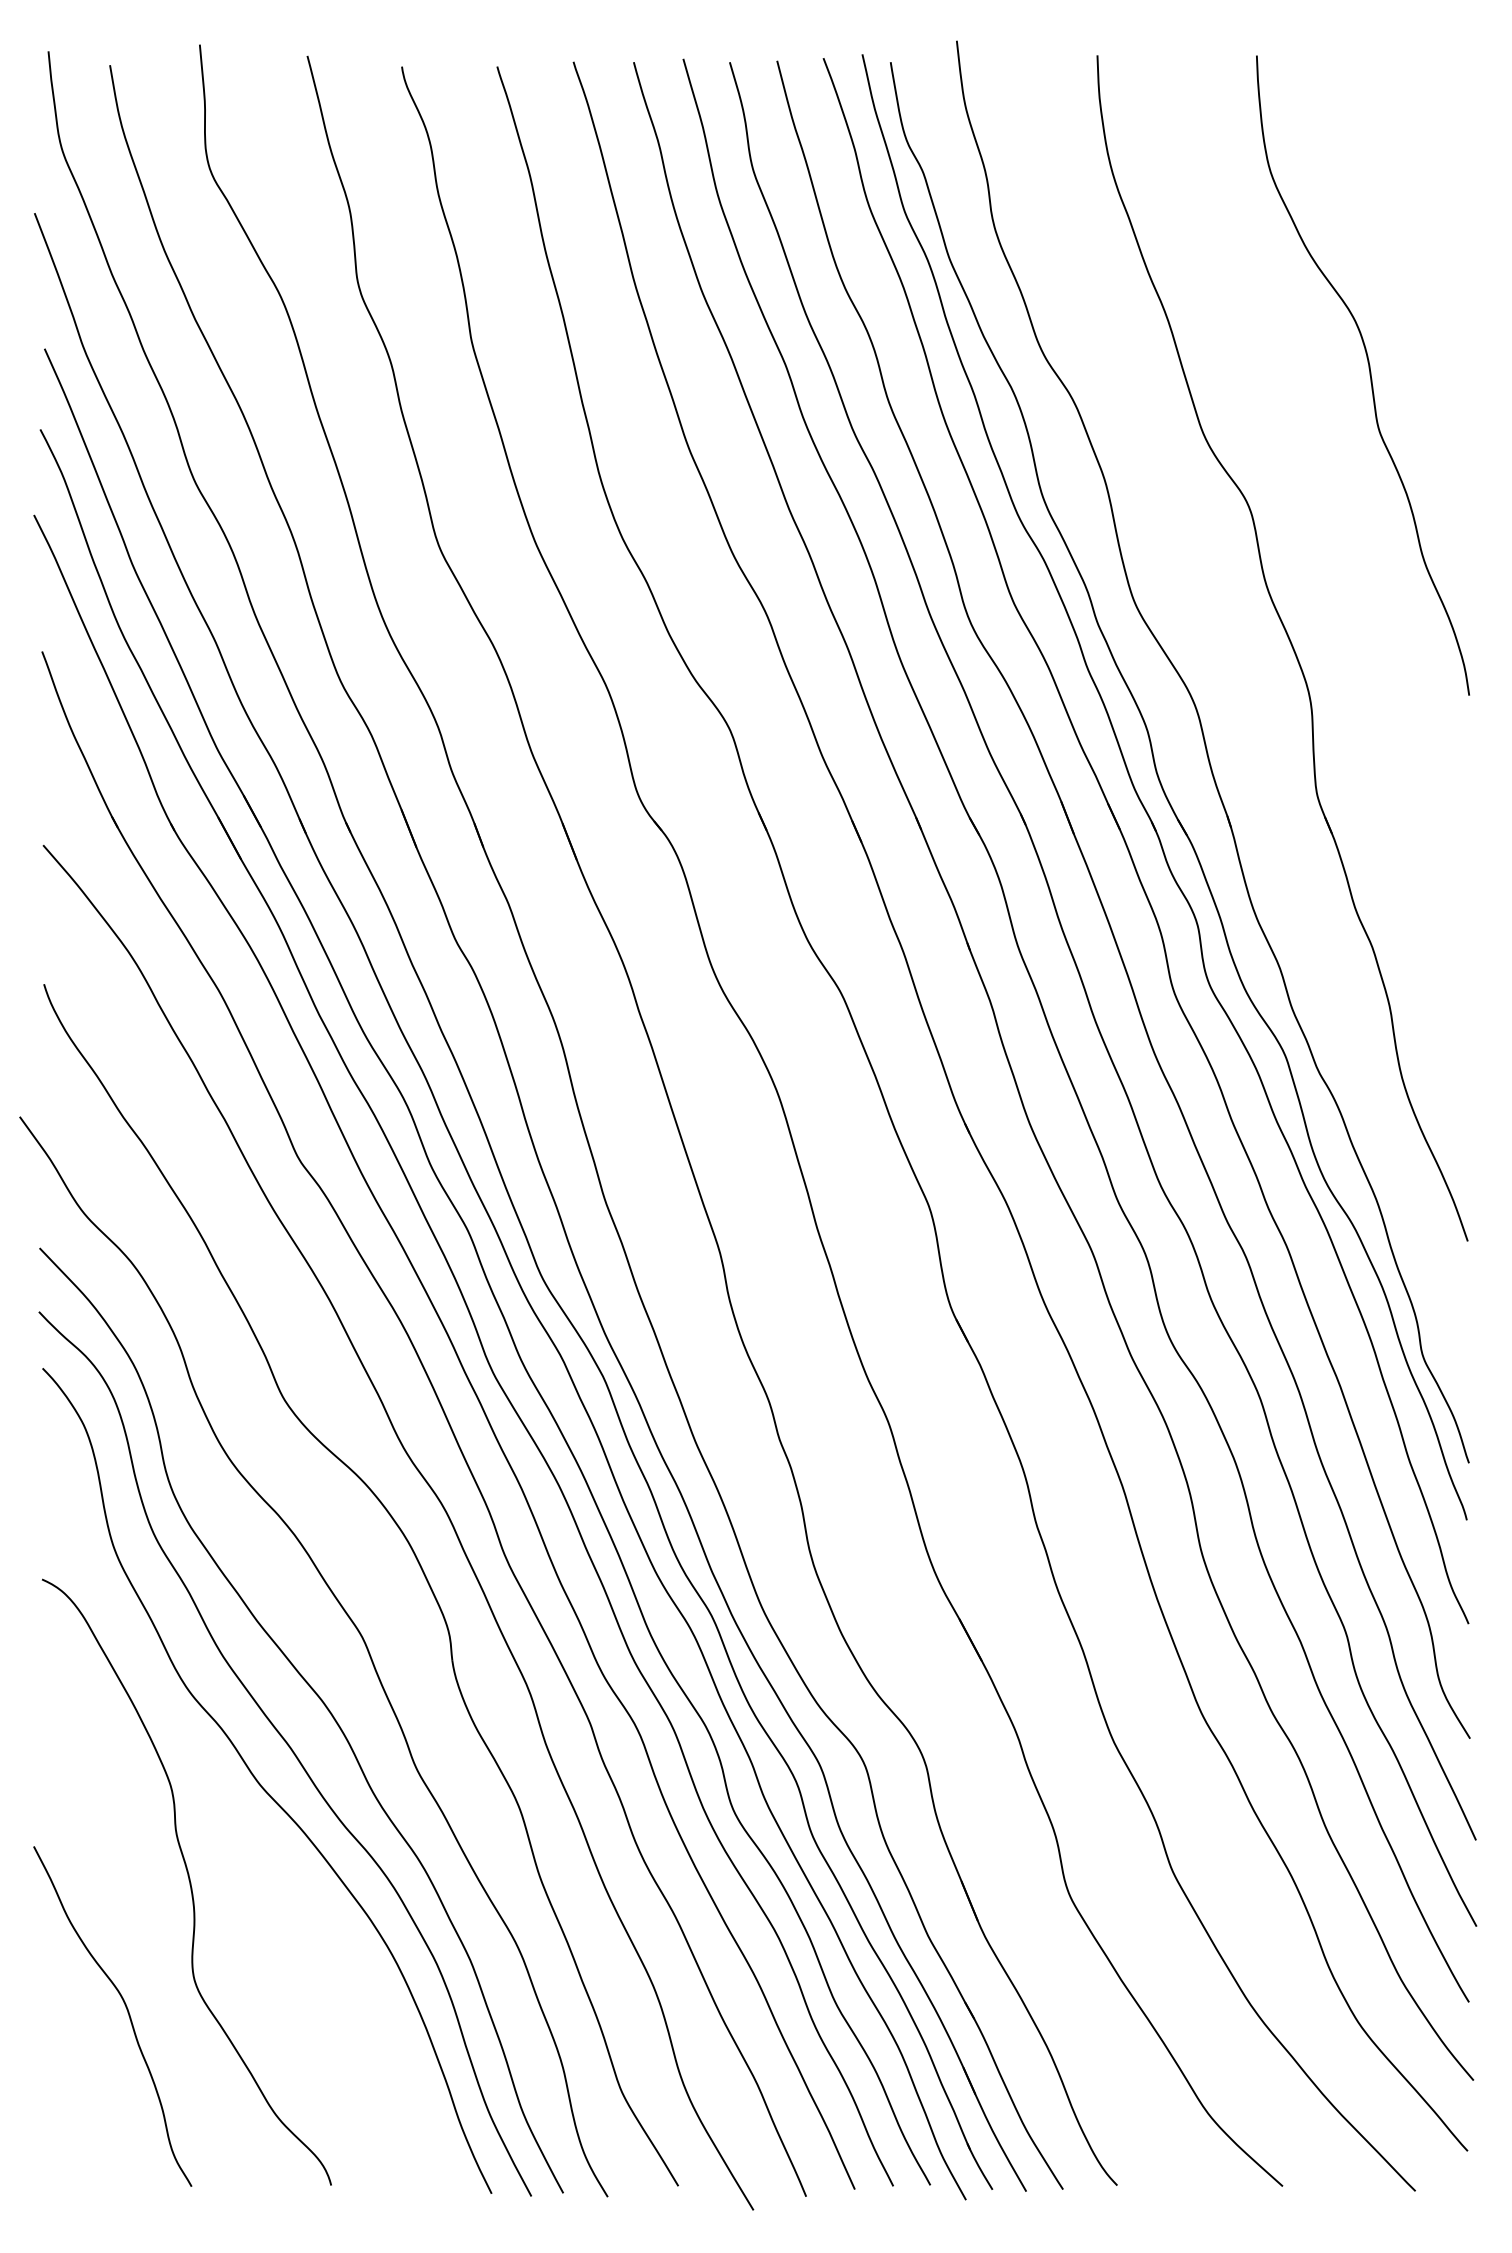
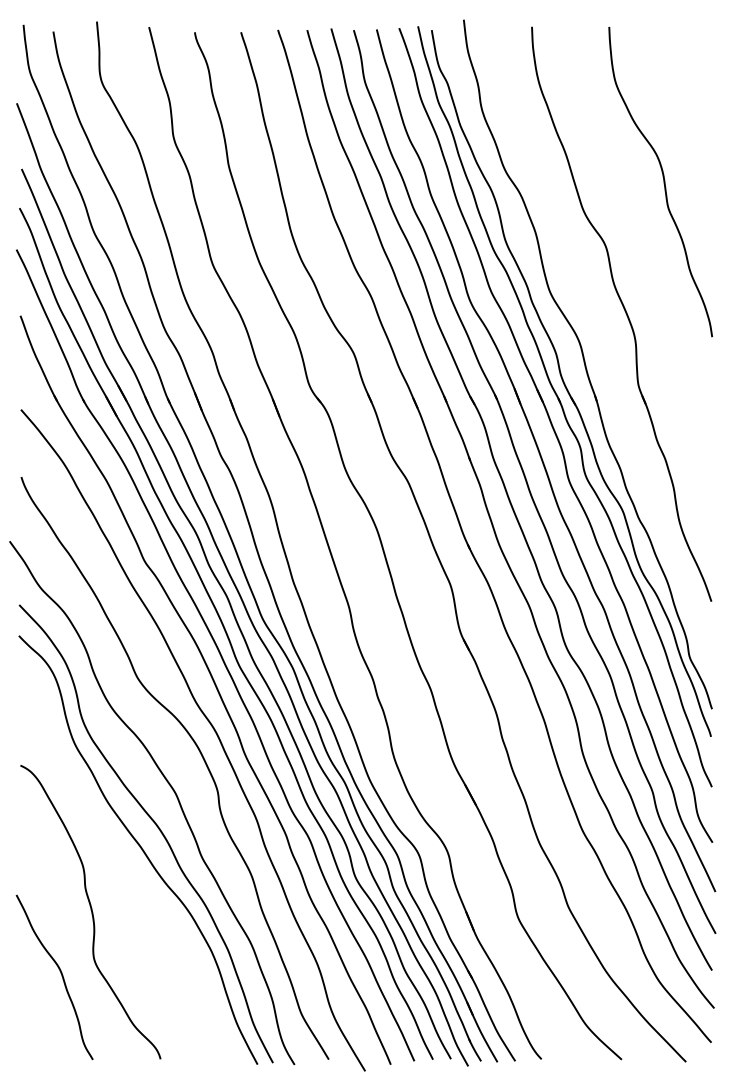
curve: (260, 1781) -> (126, 863), removed

